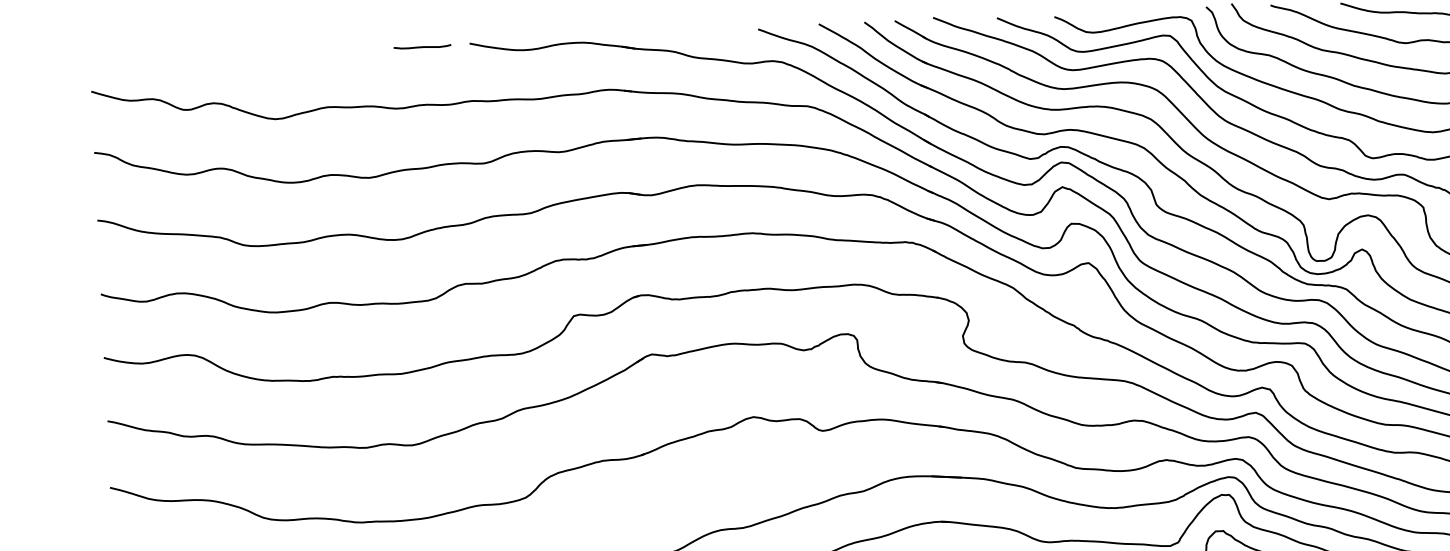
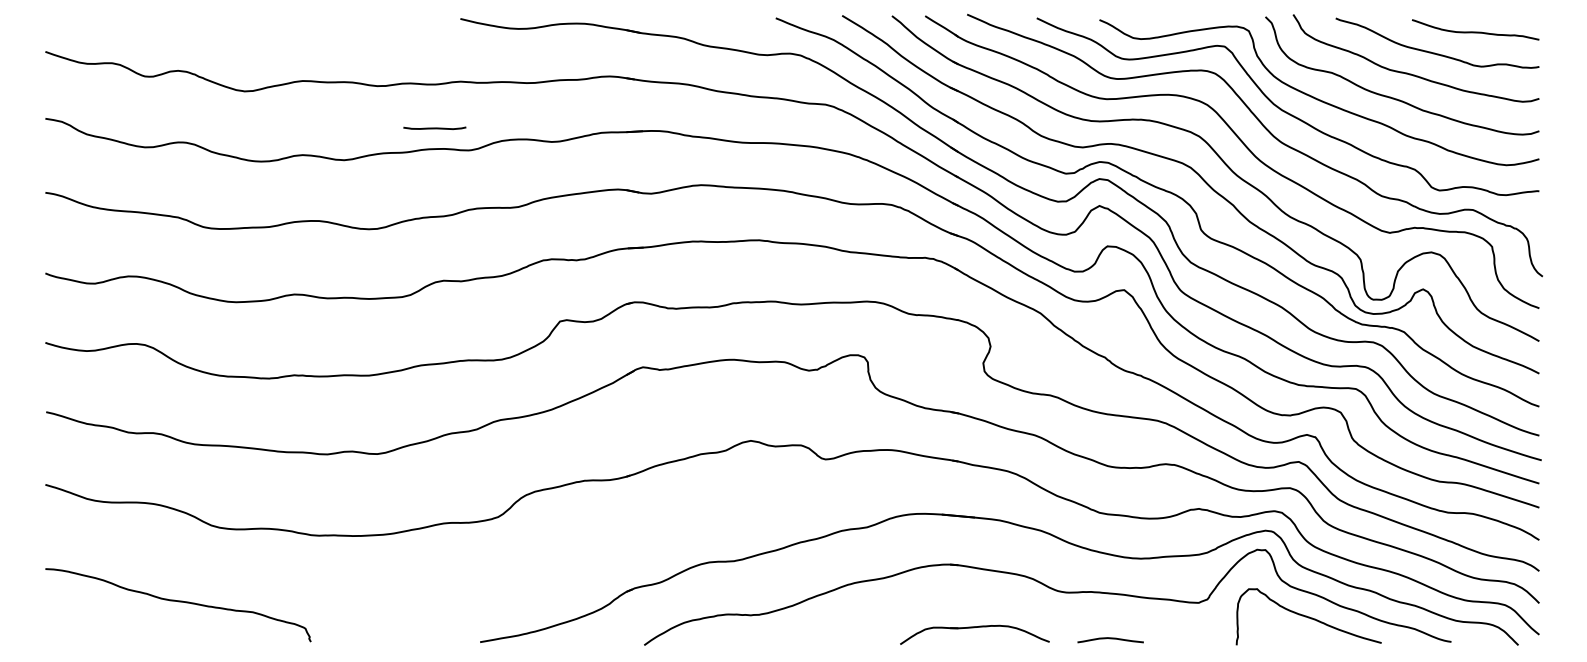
line: (422, 46) -> (434, 127), moved

